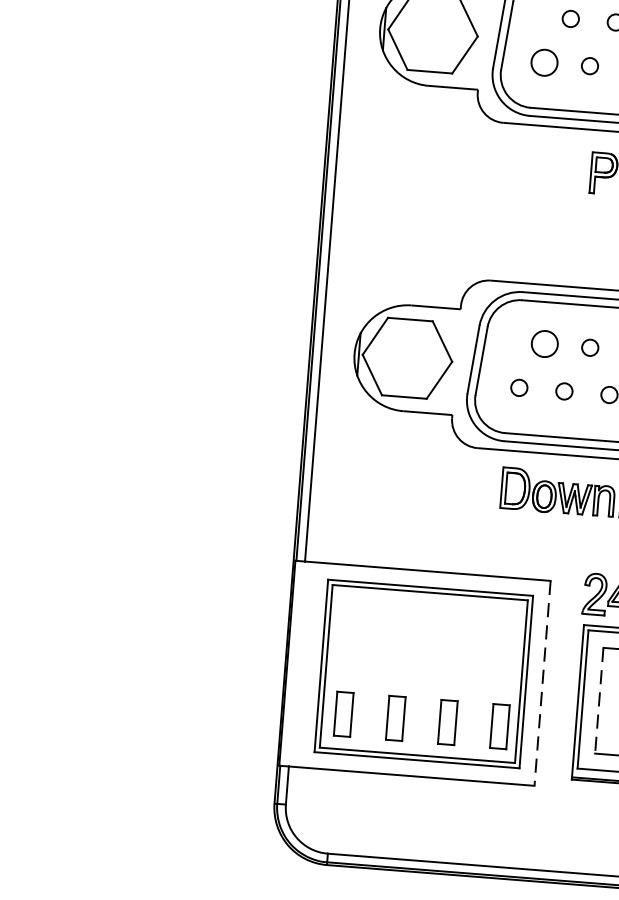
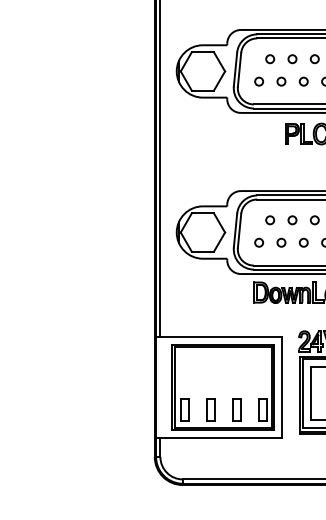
circle: (545, 62) -> (259, 81), size x0.62
circle: (545, 344) -> (270, 220), size x0.62
line: (543, 683) -> (282, 387), dashed -> solid
line: (598, 702) -> (310, 394), dashed -> solid

